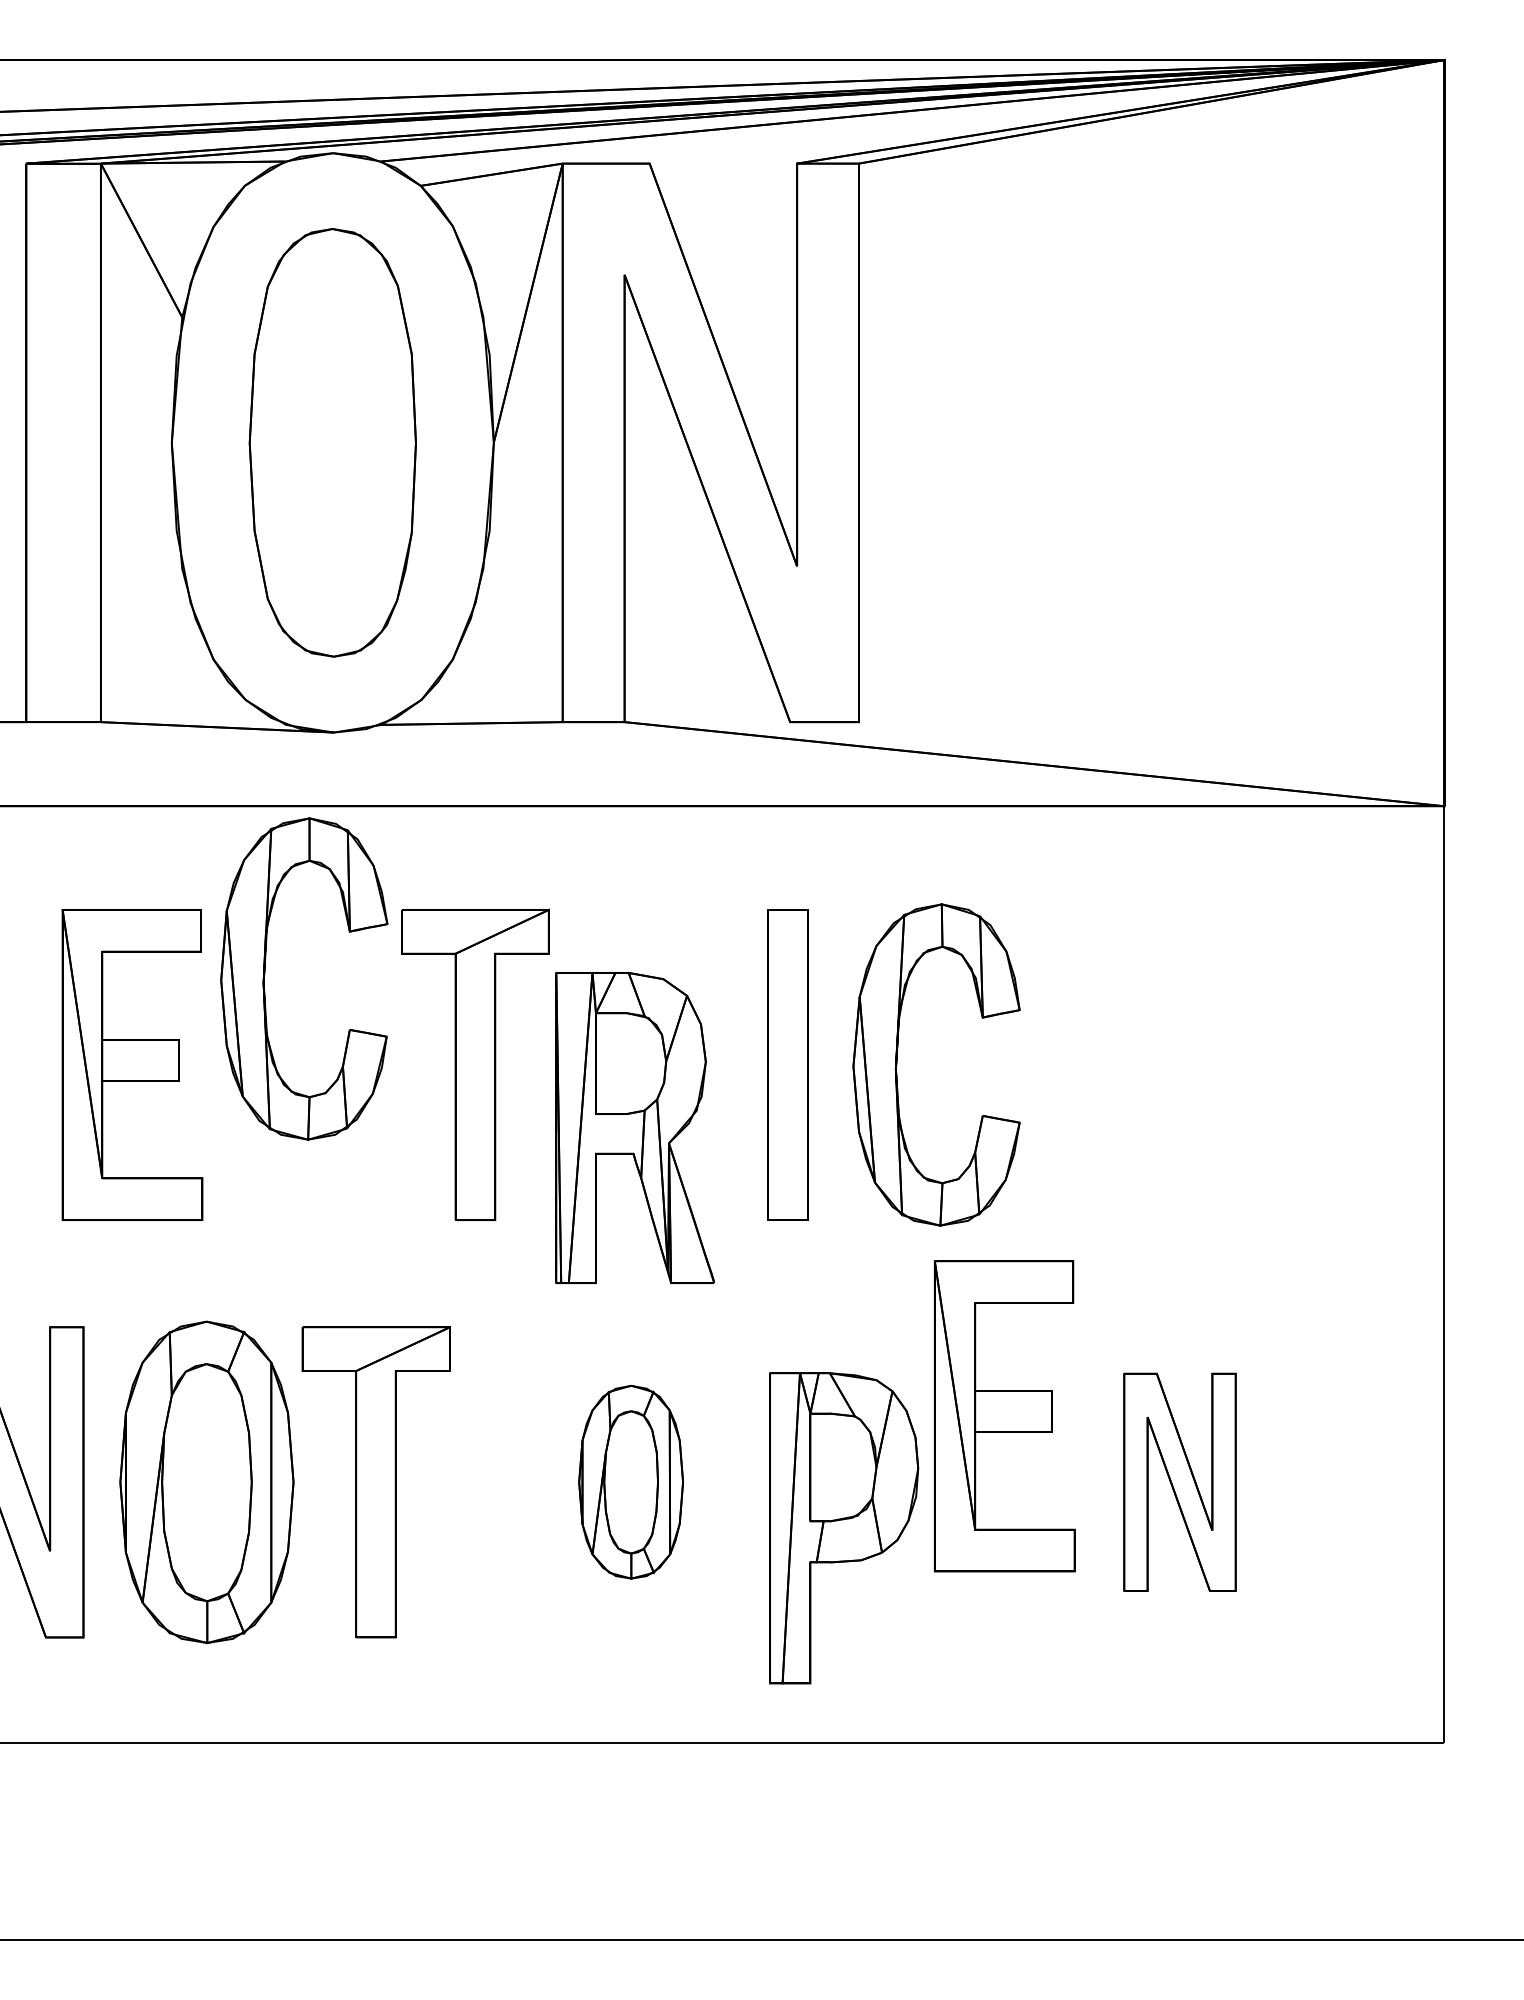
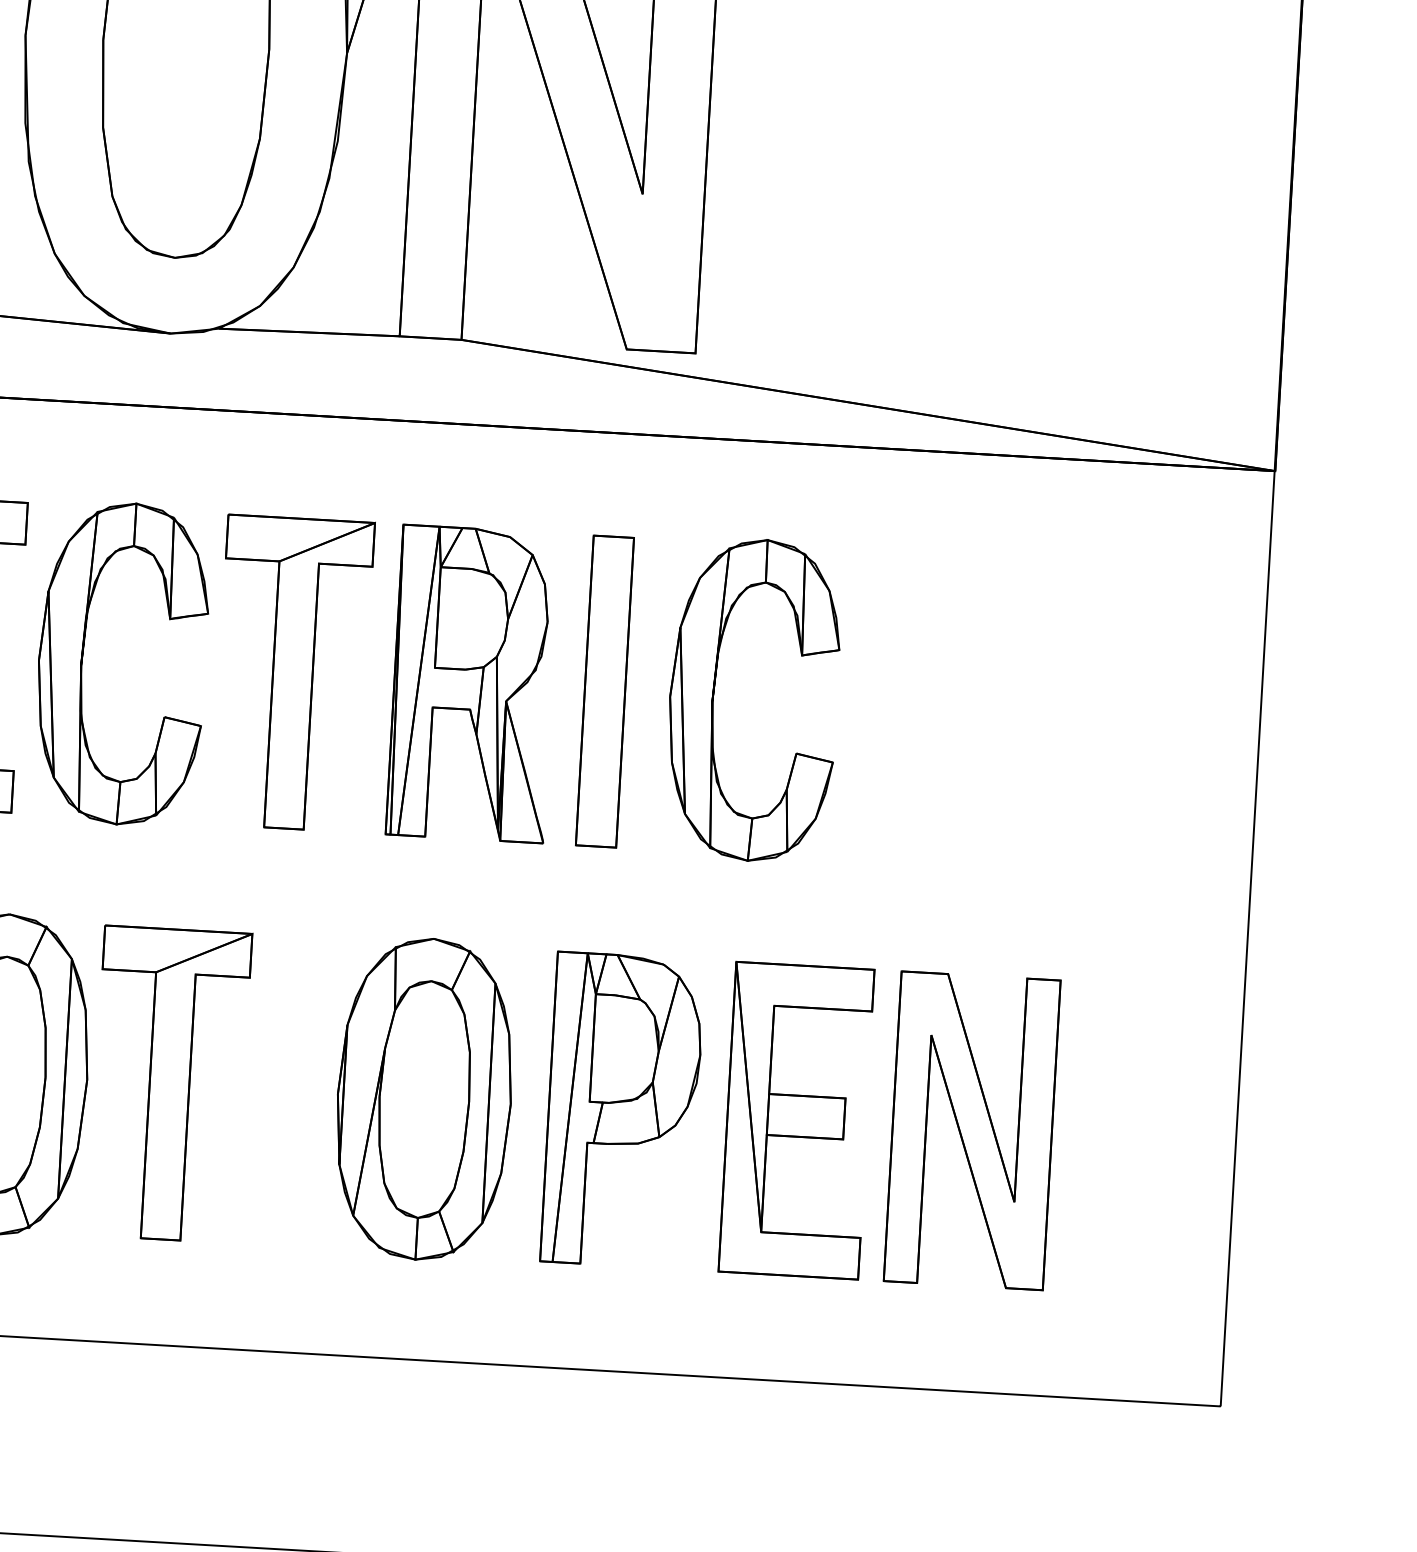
part: (265, 974) -> (83, 657), moved
part: (634, 1128) -> (472, 684), moved
part: (1004, 1416) -> (796, 1120), moved
part: (630, 1481) -> (423, 1098), size x1.67
part: (1179, 1482) -> (971, 1130), size x1.43
part: (844, 1528) -> (623, 1110), moved

